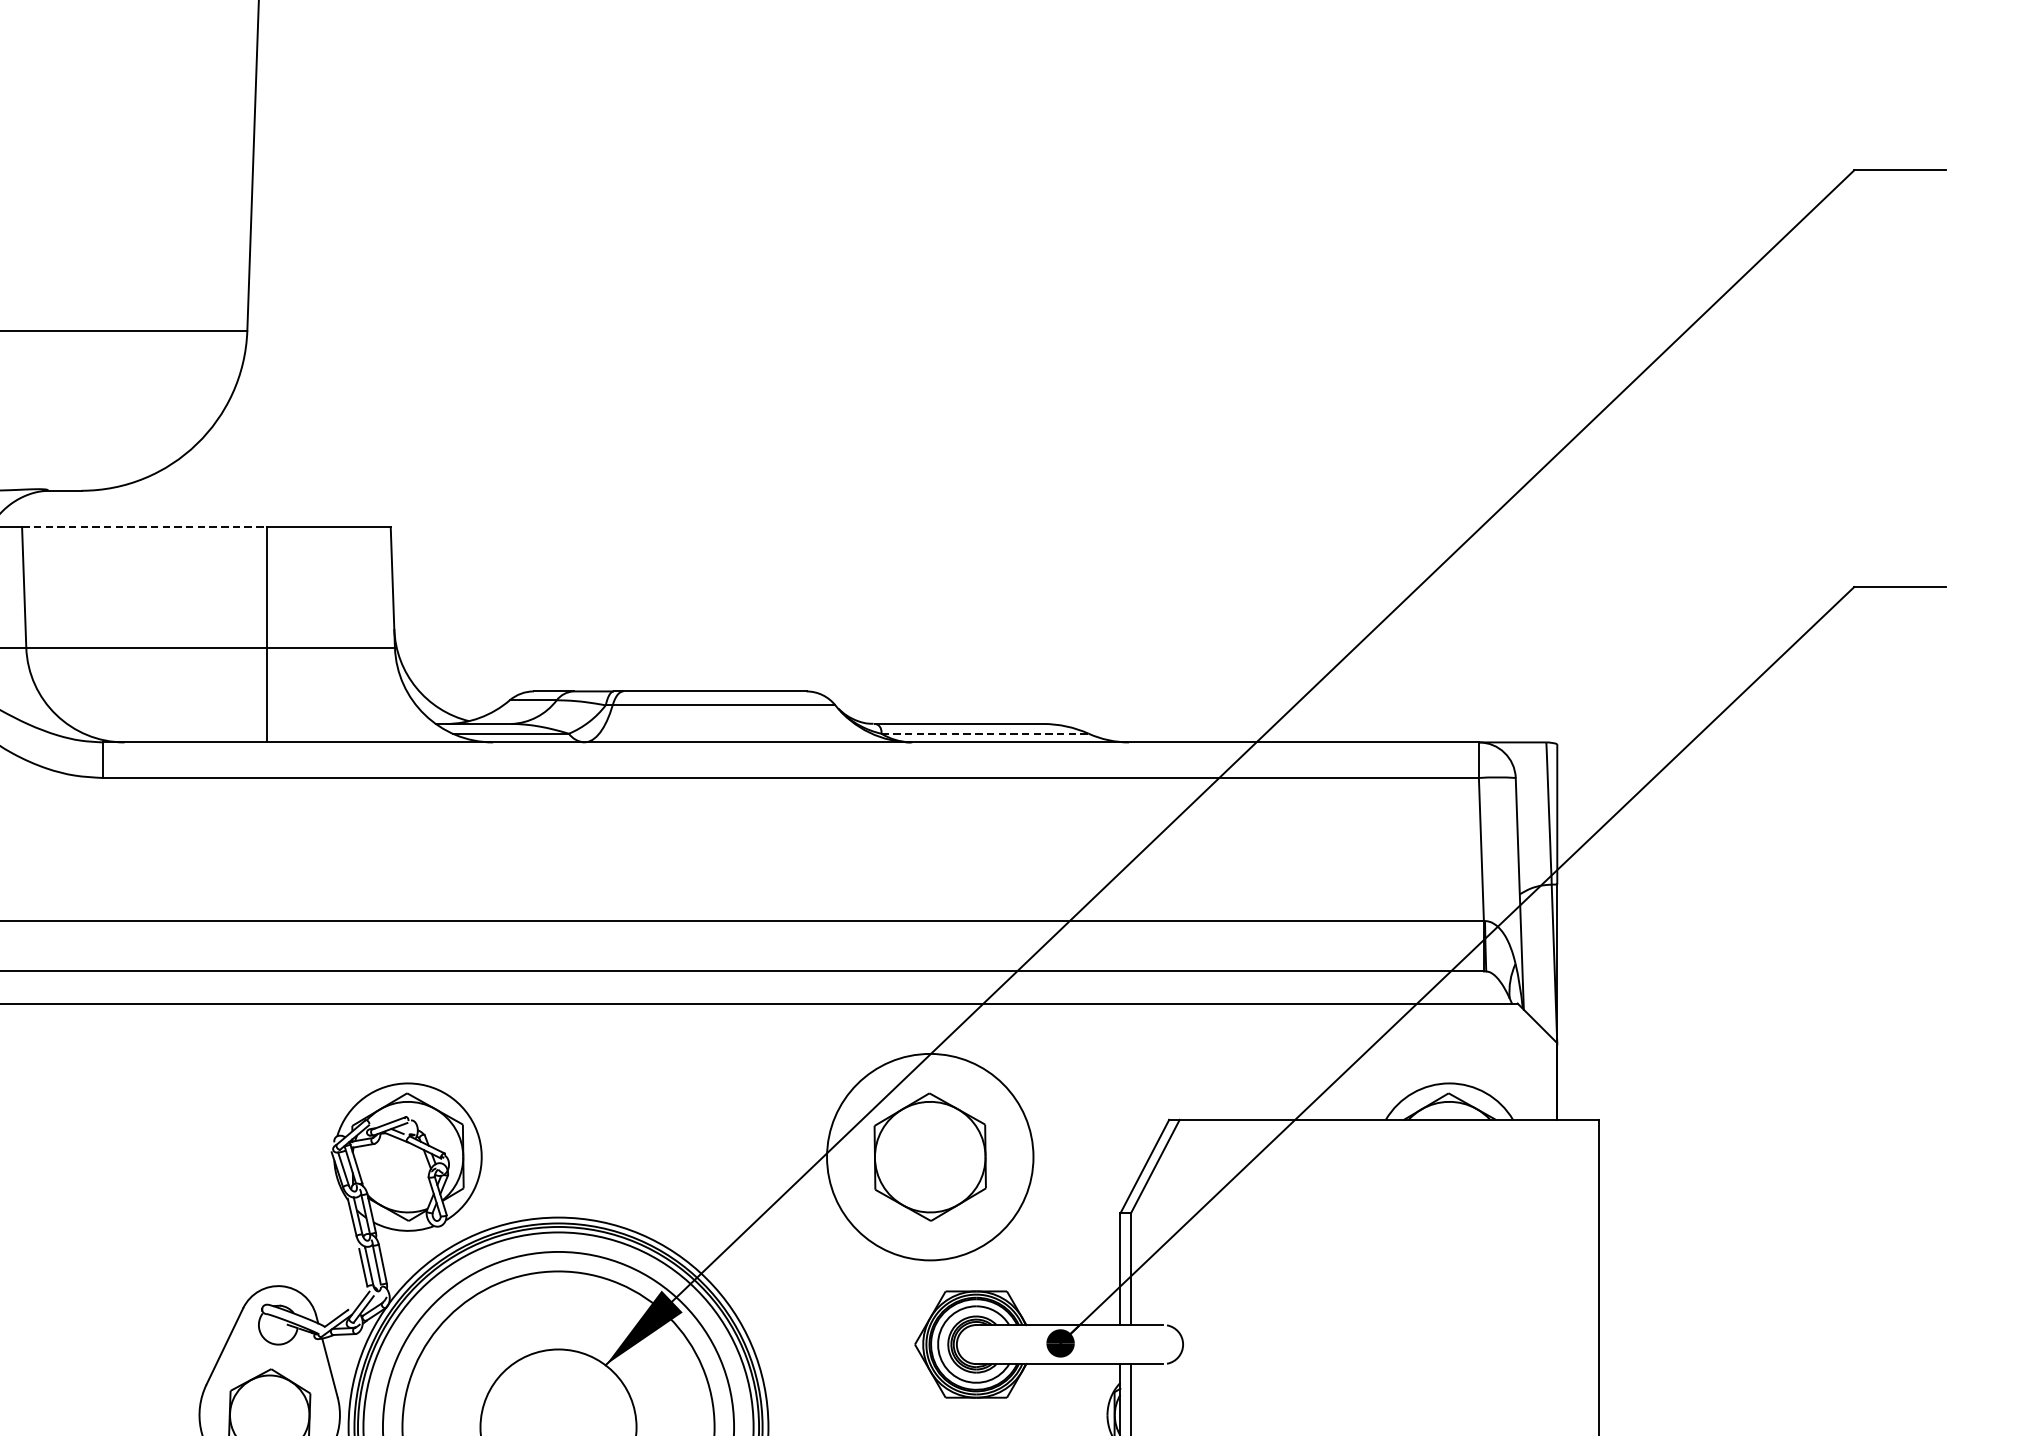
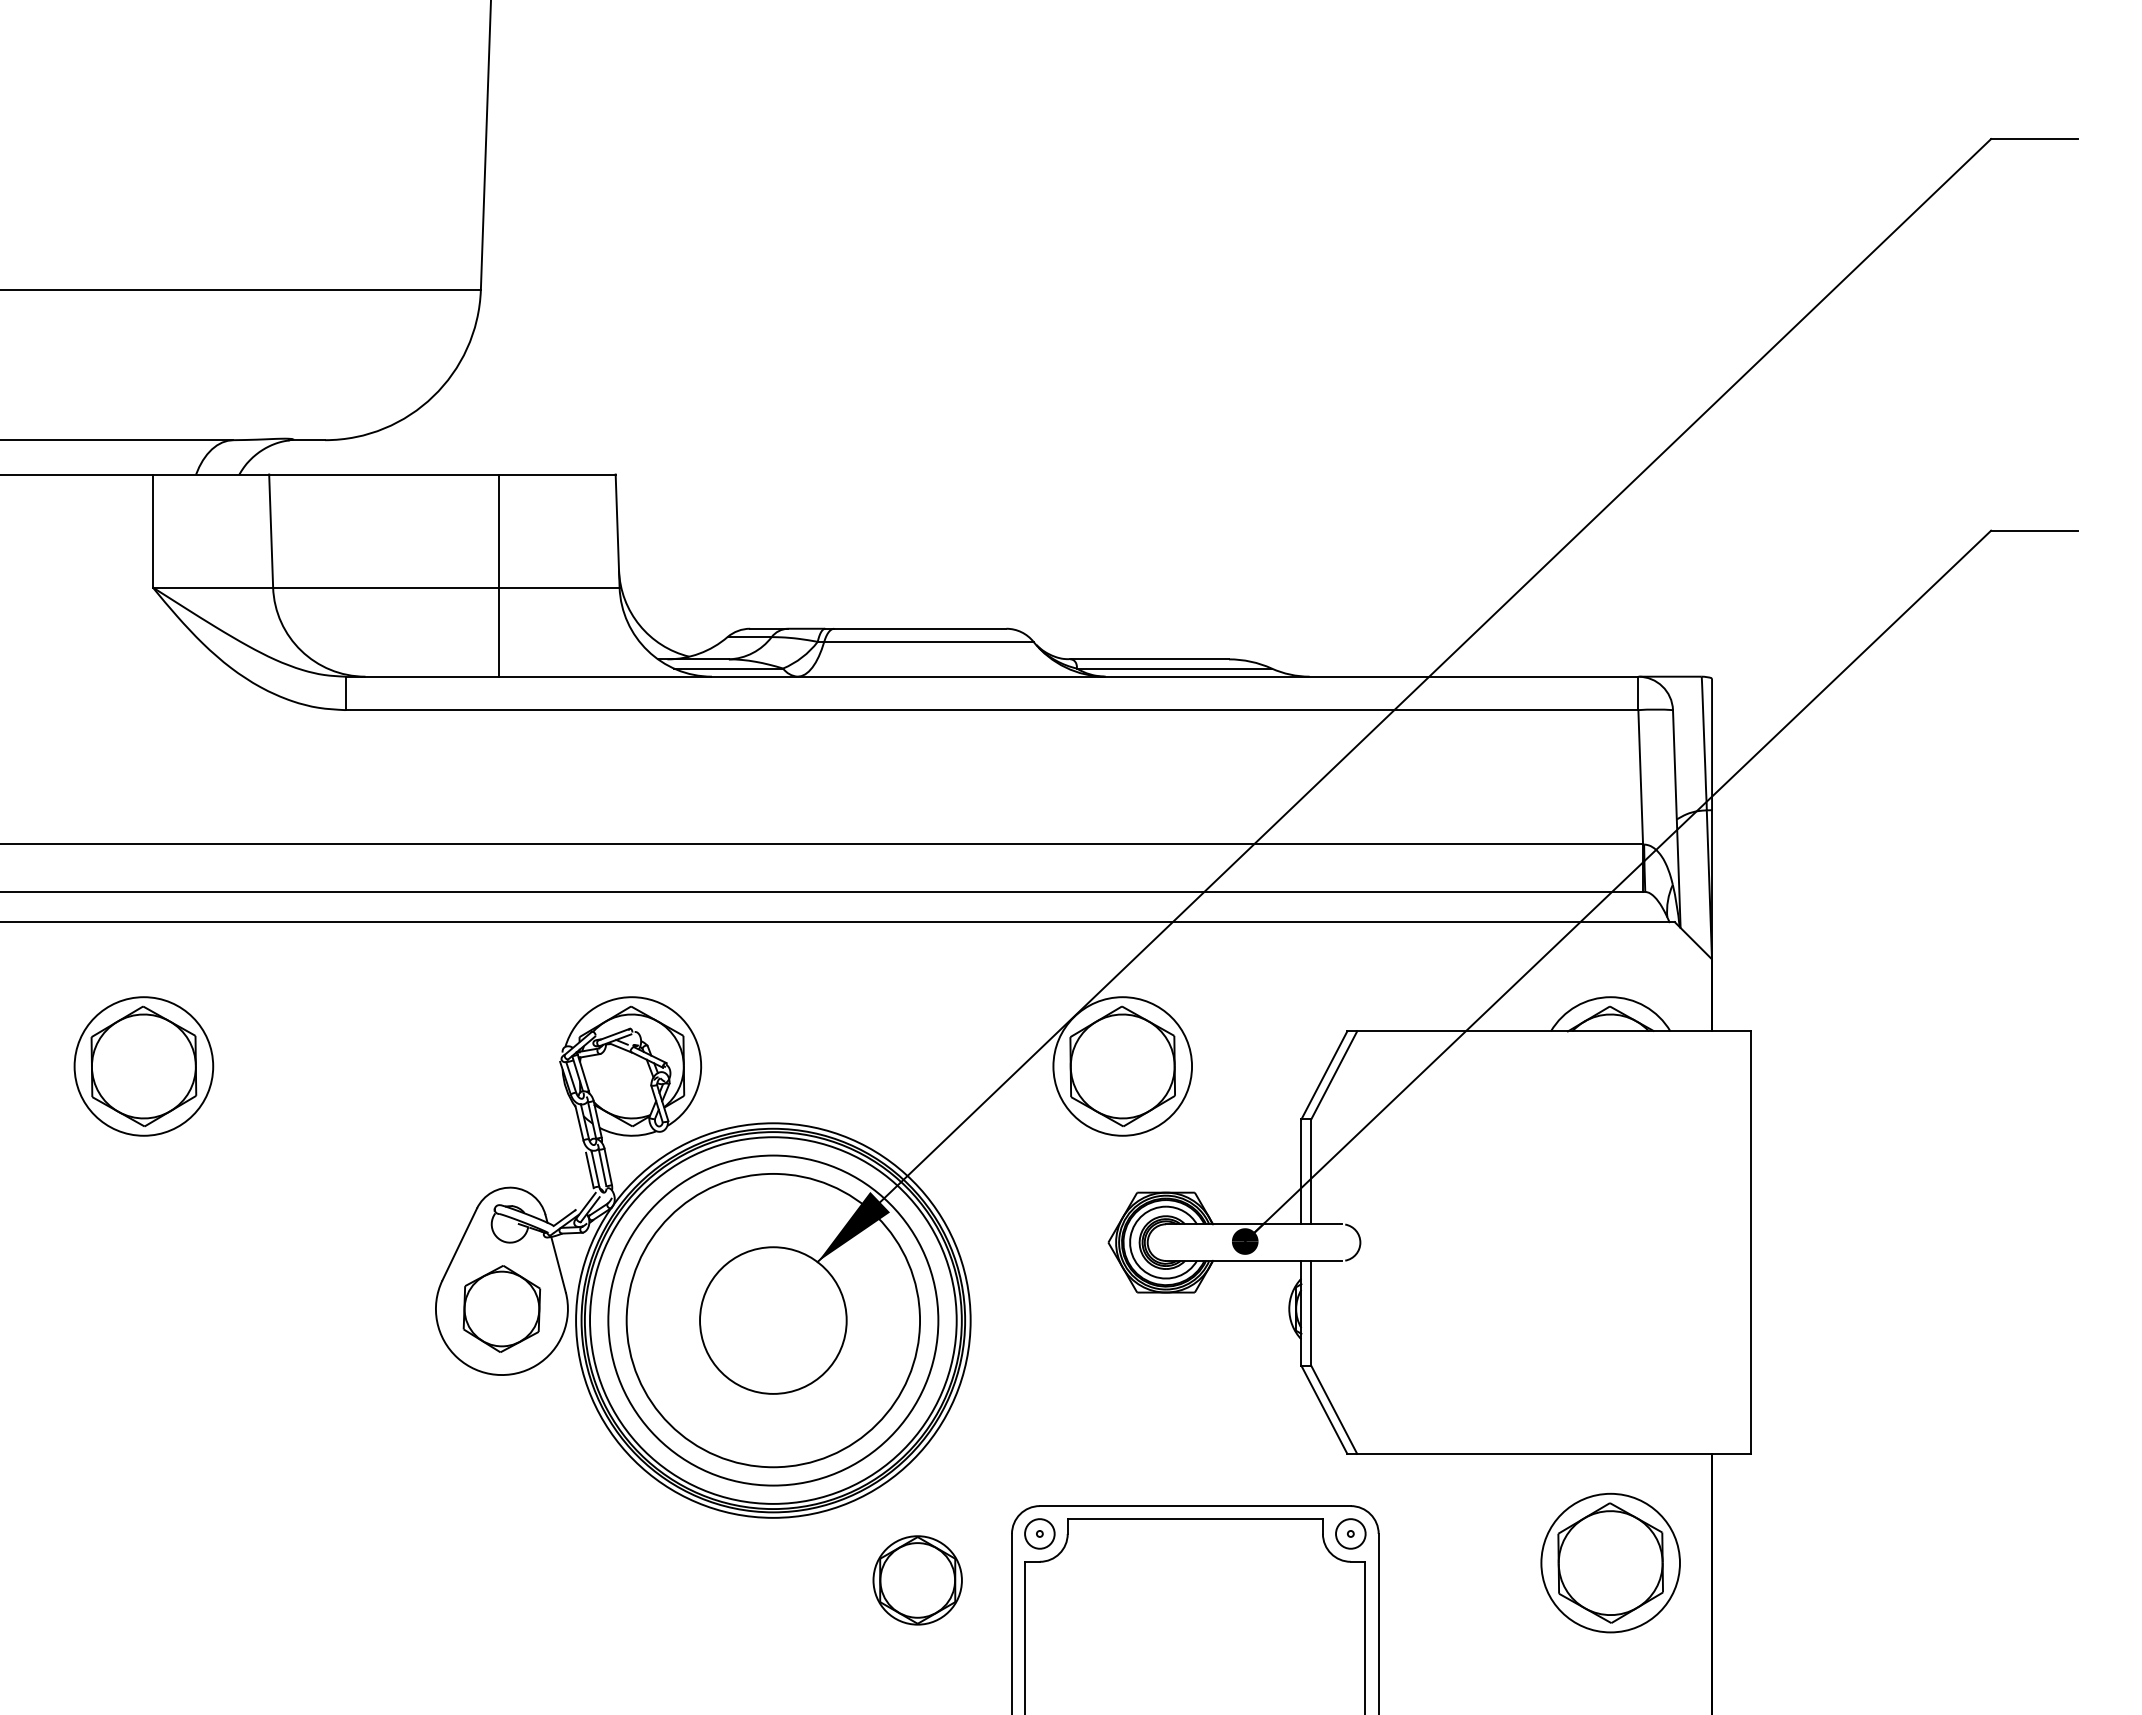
line: (144, 527) -> (384, 474), dashed -> solid
line: (985, 733) -> (1174, 668), dashed -> solid
circle: (930, 1157) -> (1122, 1066), size x0.71

